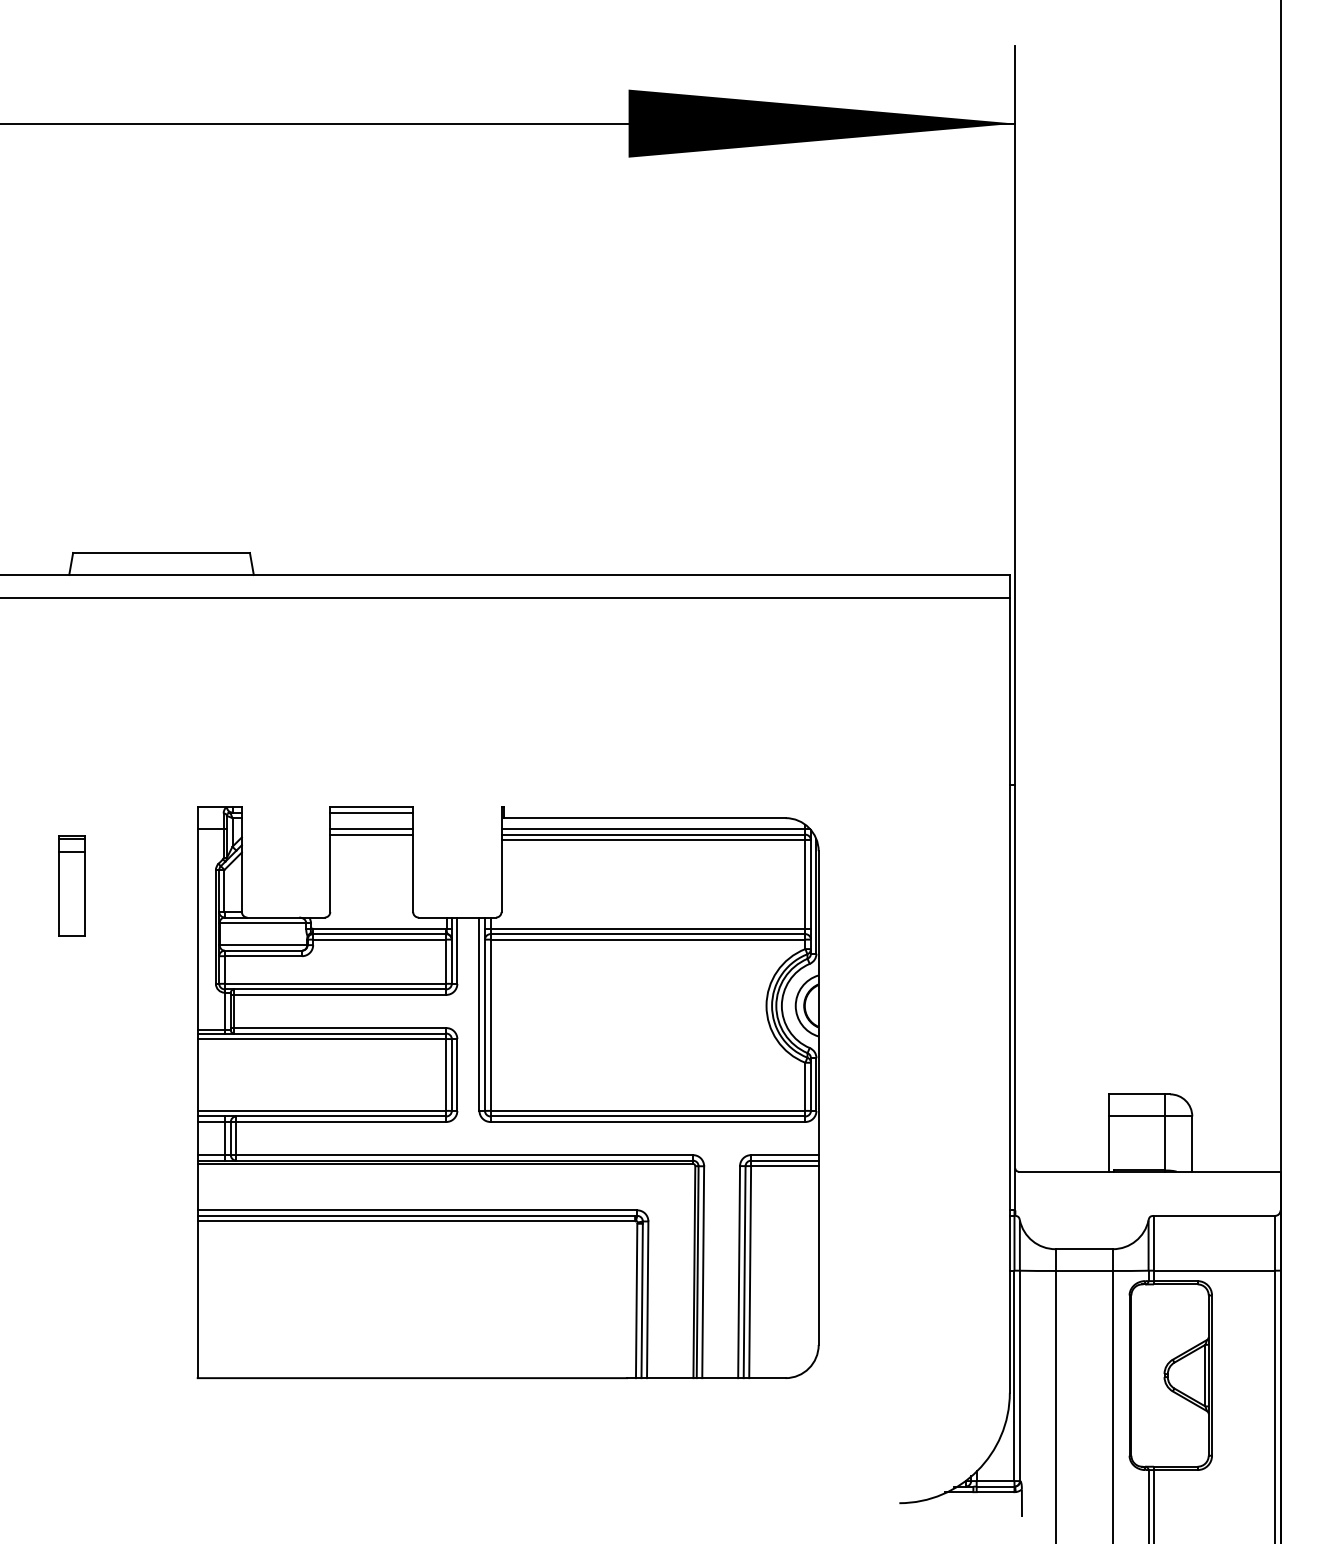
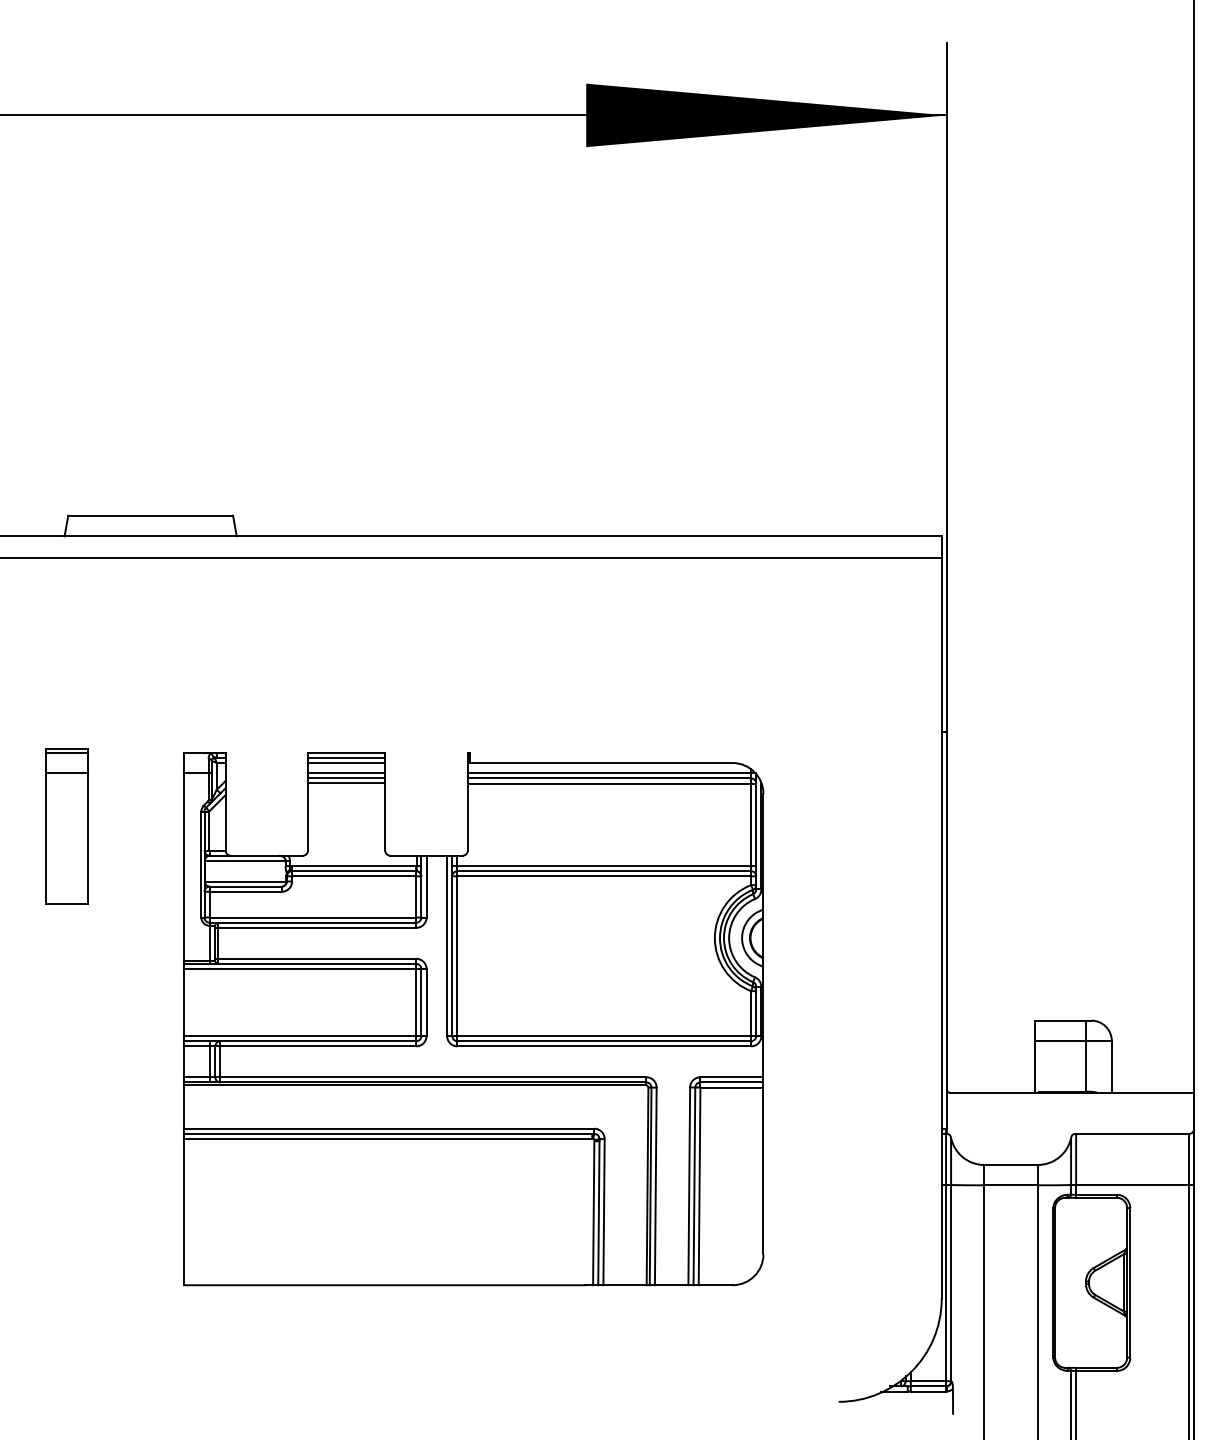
line: (371, 818) -> (346, 763), added
line: (371, 839) -> (346, 782), added
part: (71, 885) -> (66, 825), size x1.67

